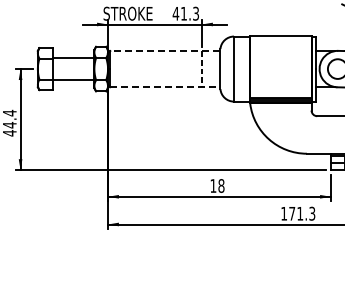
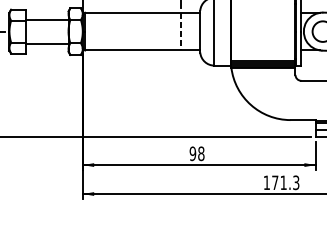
line: (164, 51) -> (141, 13), dashed -> solid
line: (165, 87) -> (142, 50), dashed -> solid
text: (213, 185) -> (193, 153), 18 -> 98

